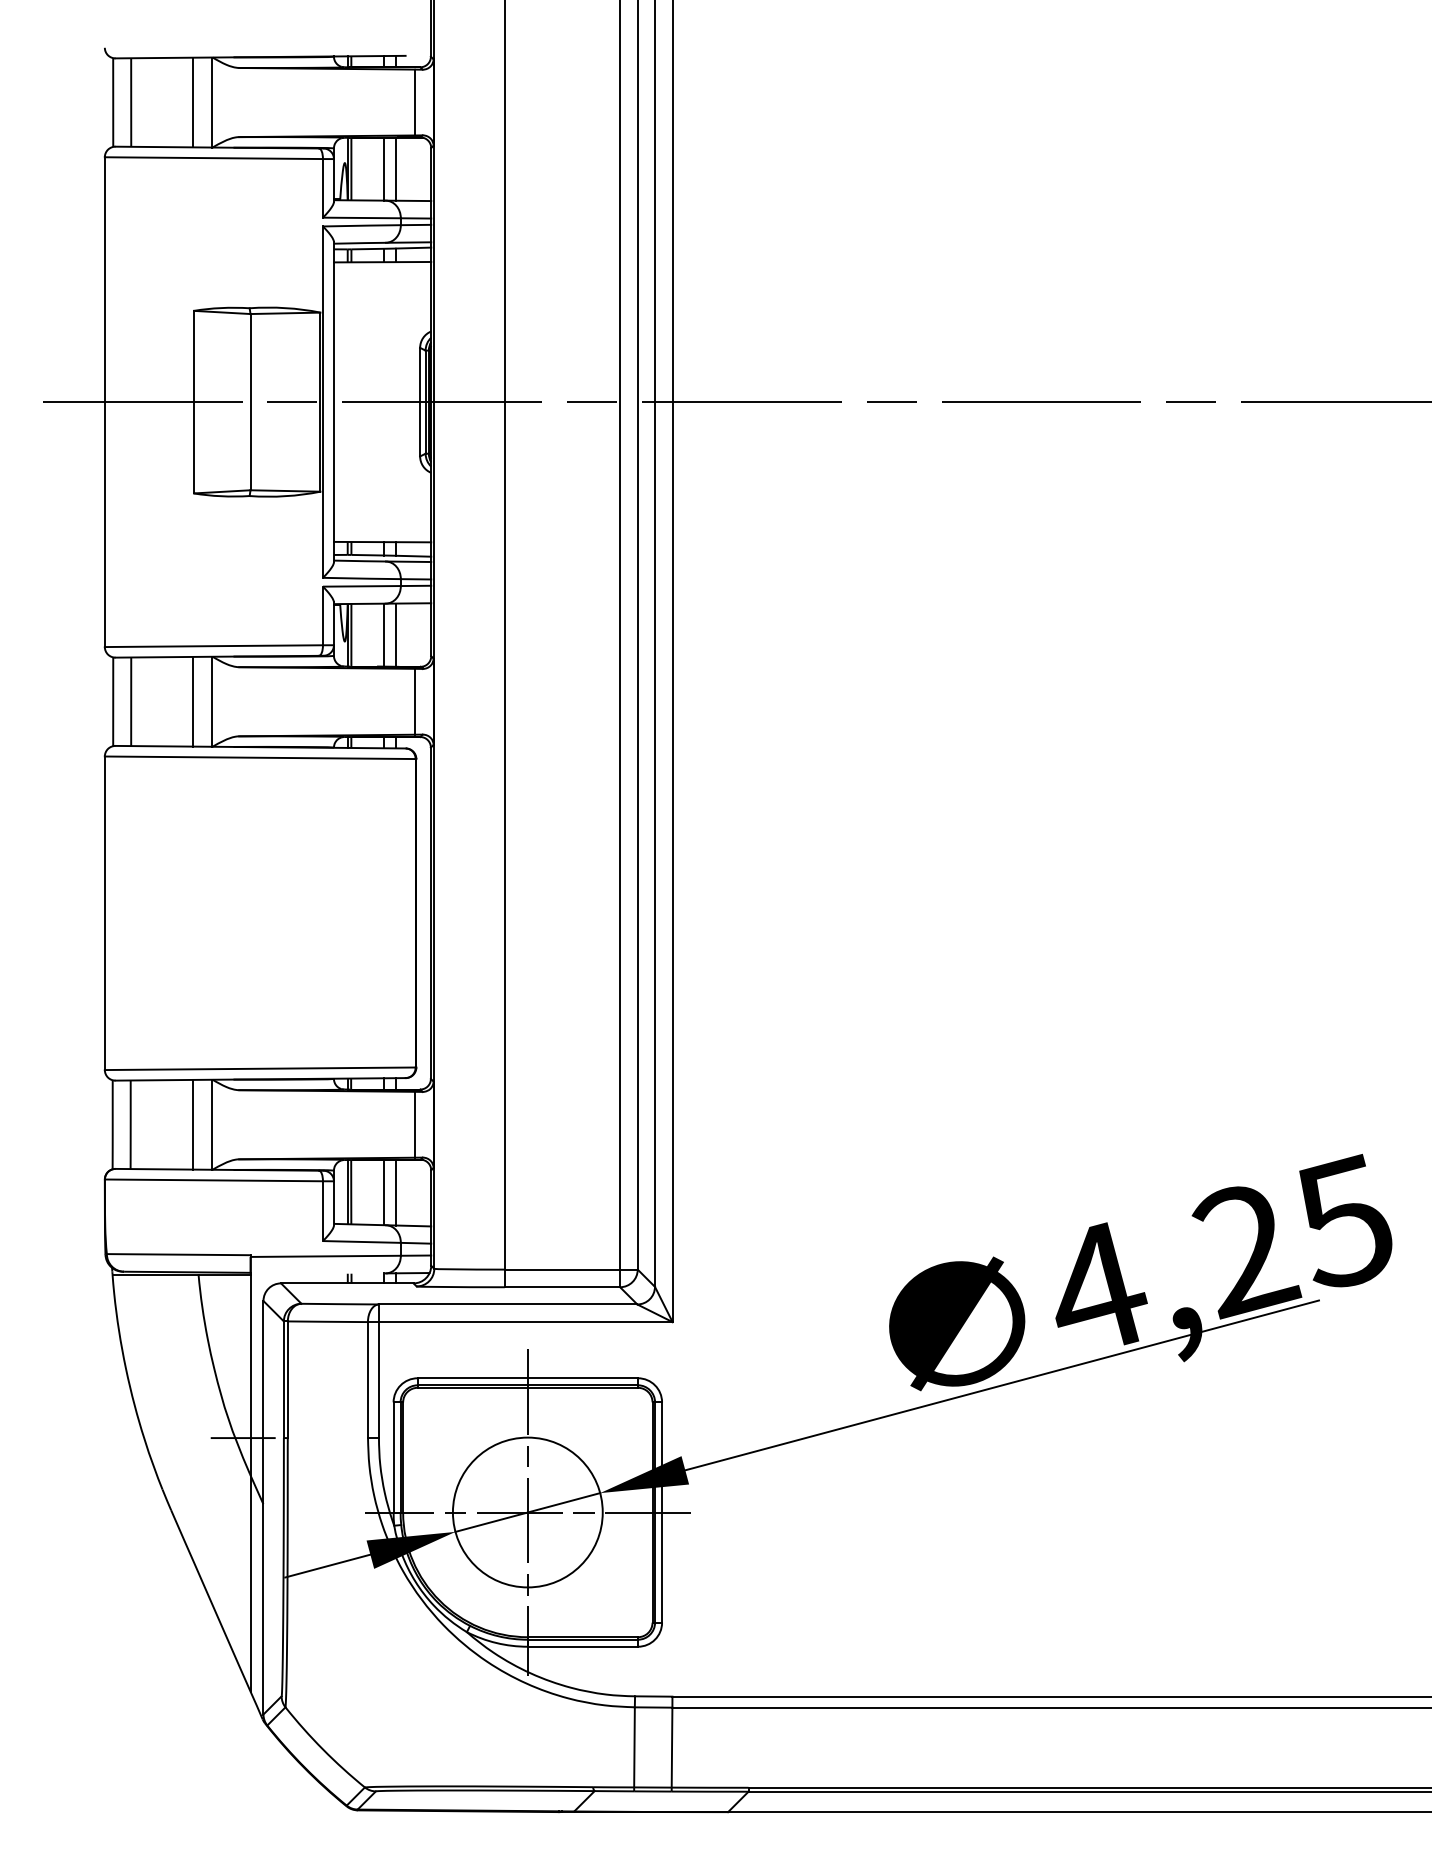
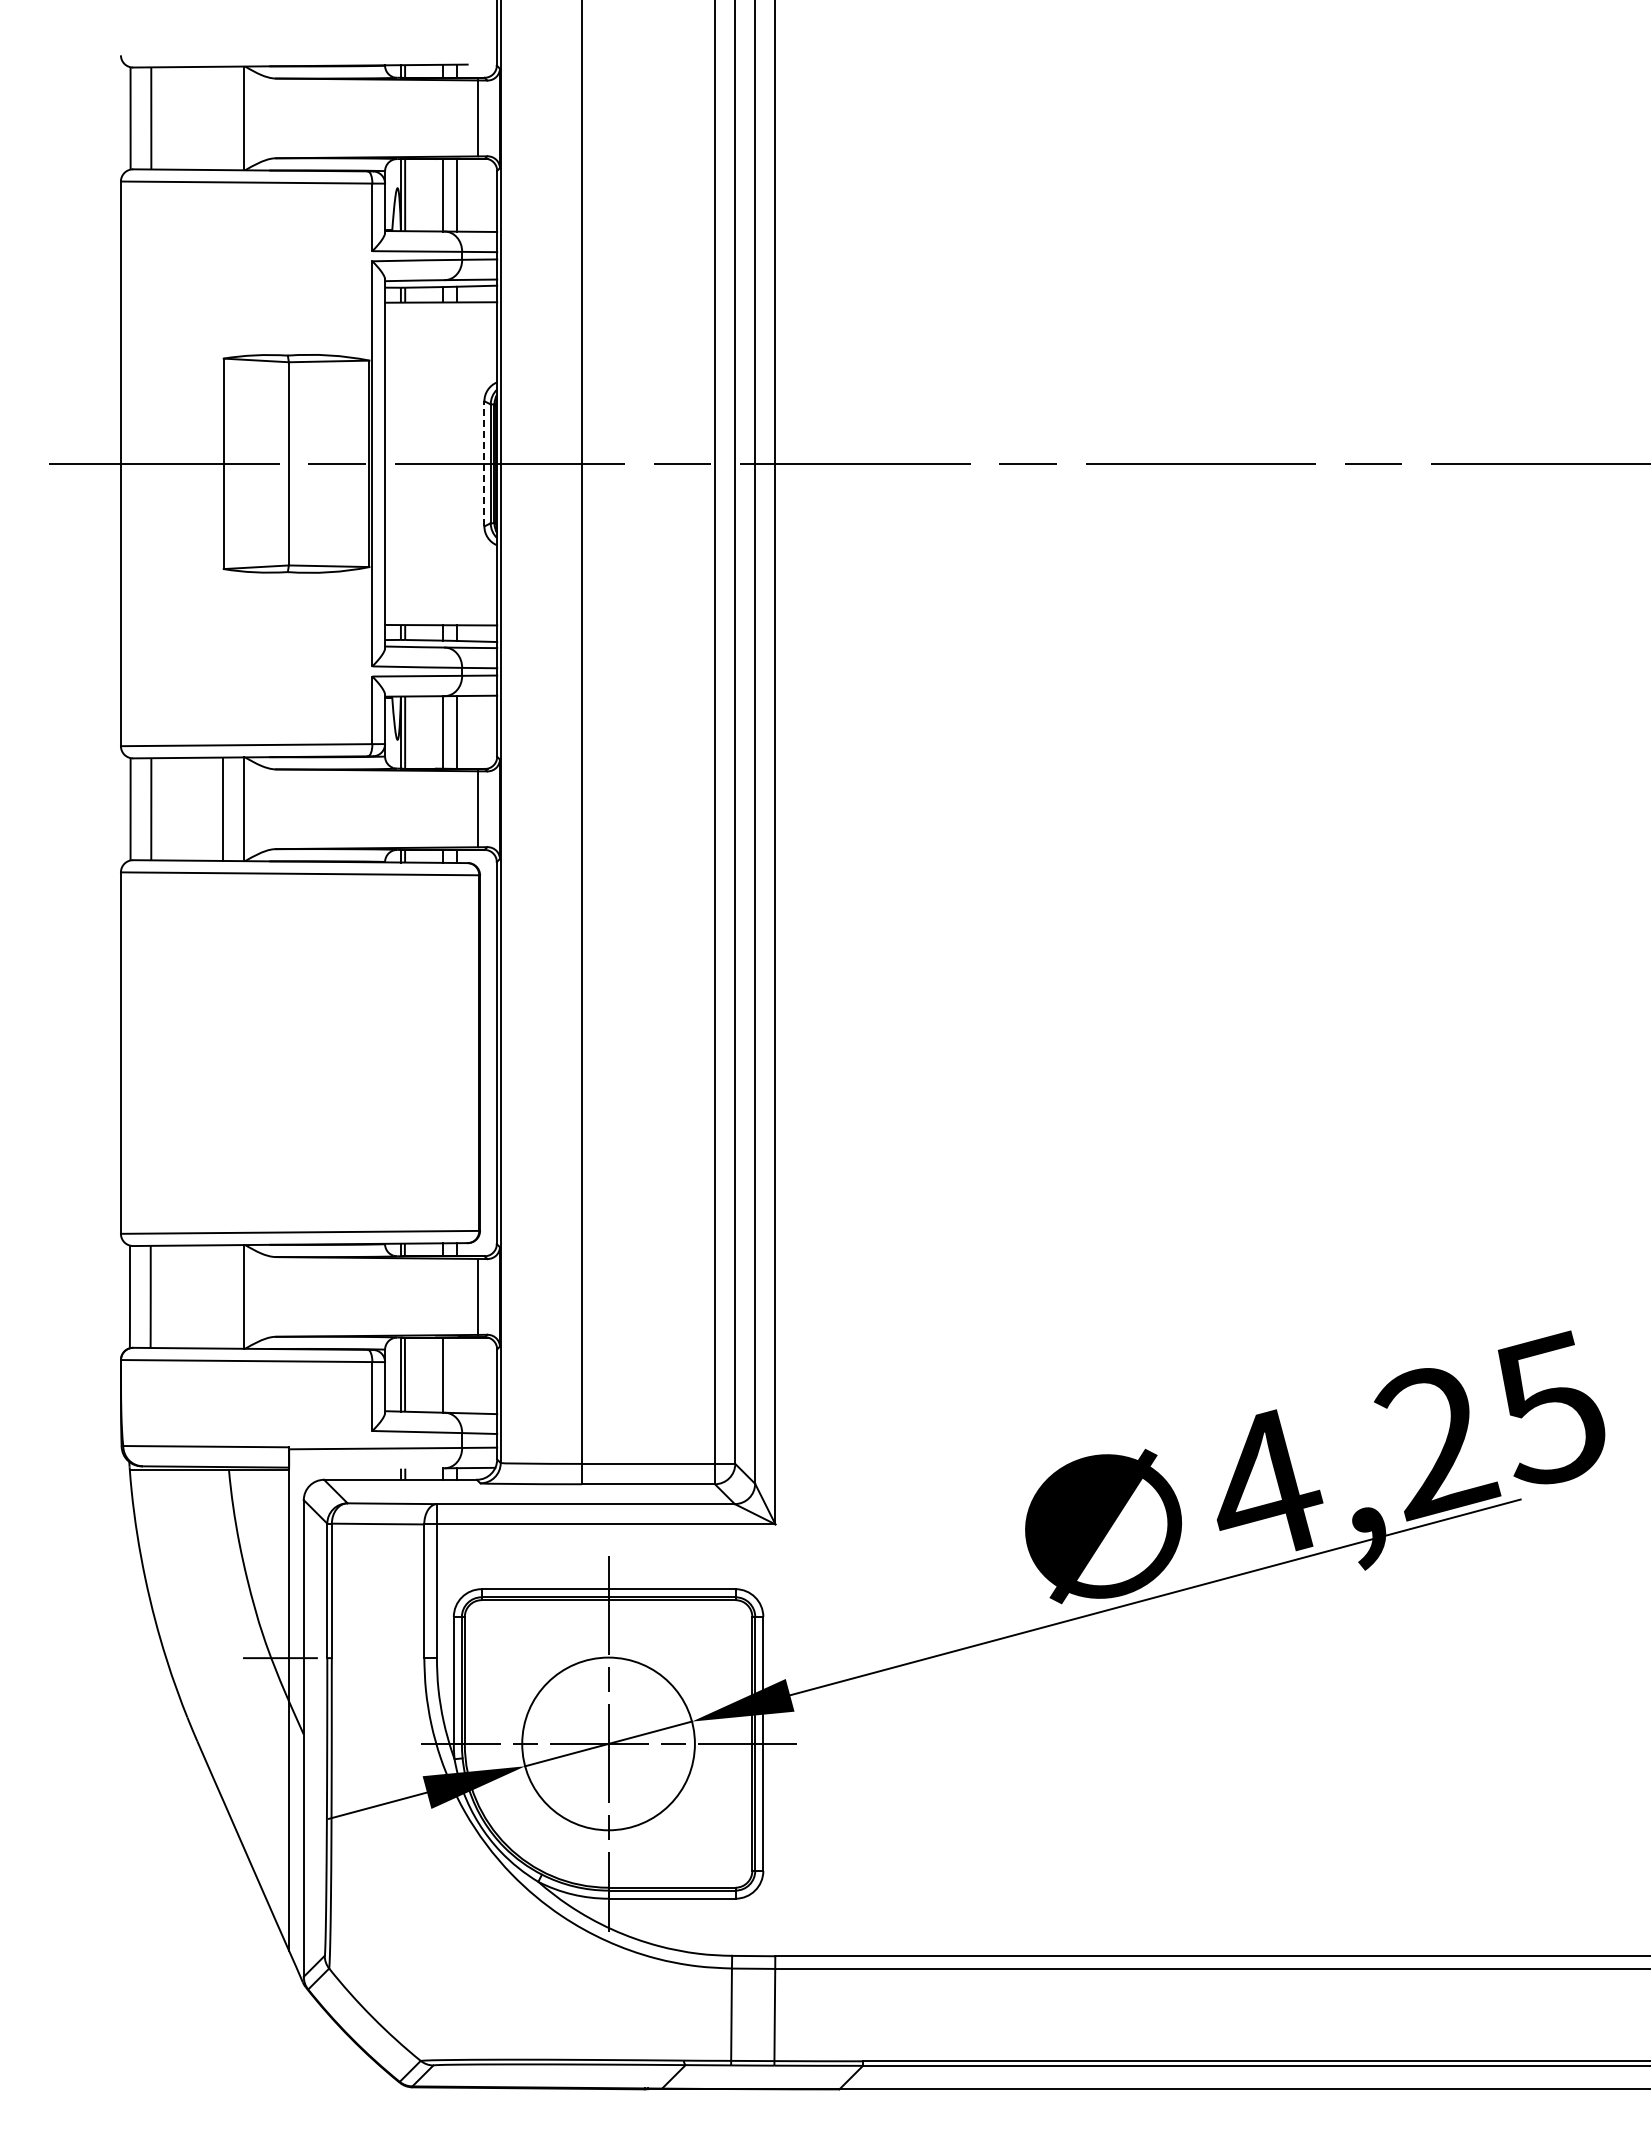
line: (192, 102) -> (222, 118), removed
line: (420, 401) -> (484, 463), solid -> dashed
line: (192, 1124) -> (222, 1296), removed
line: (396, 1192) -> (457, 1375), removed

